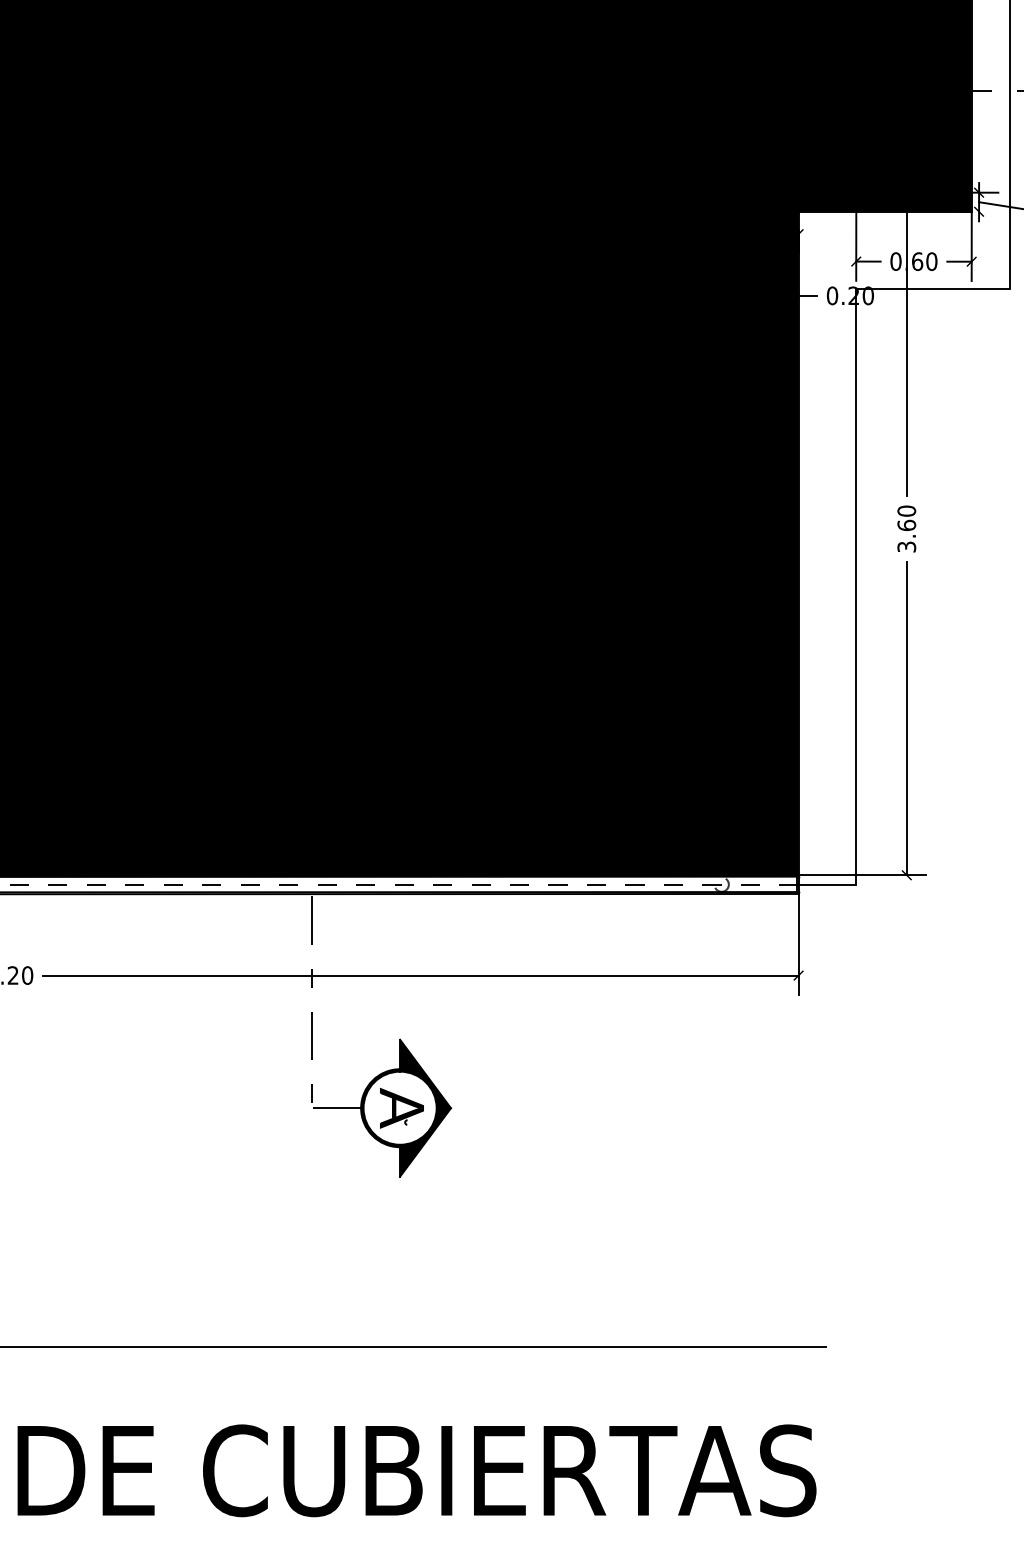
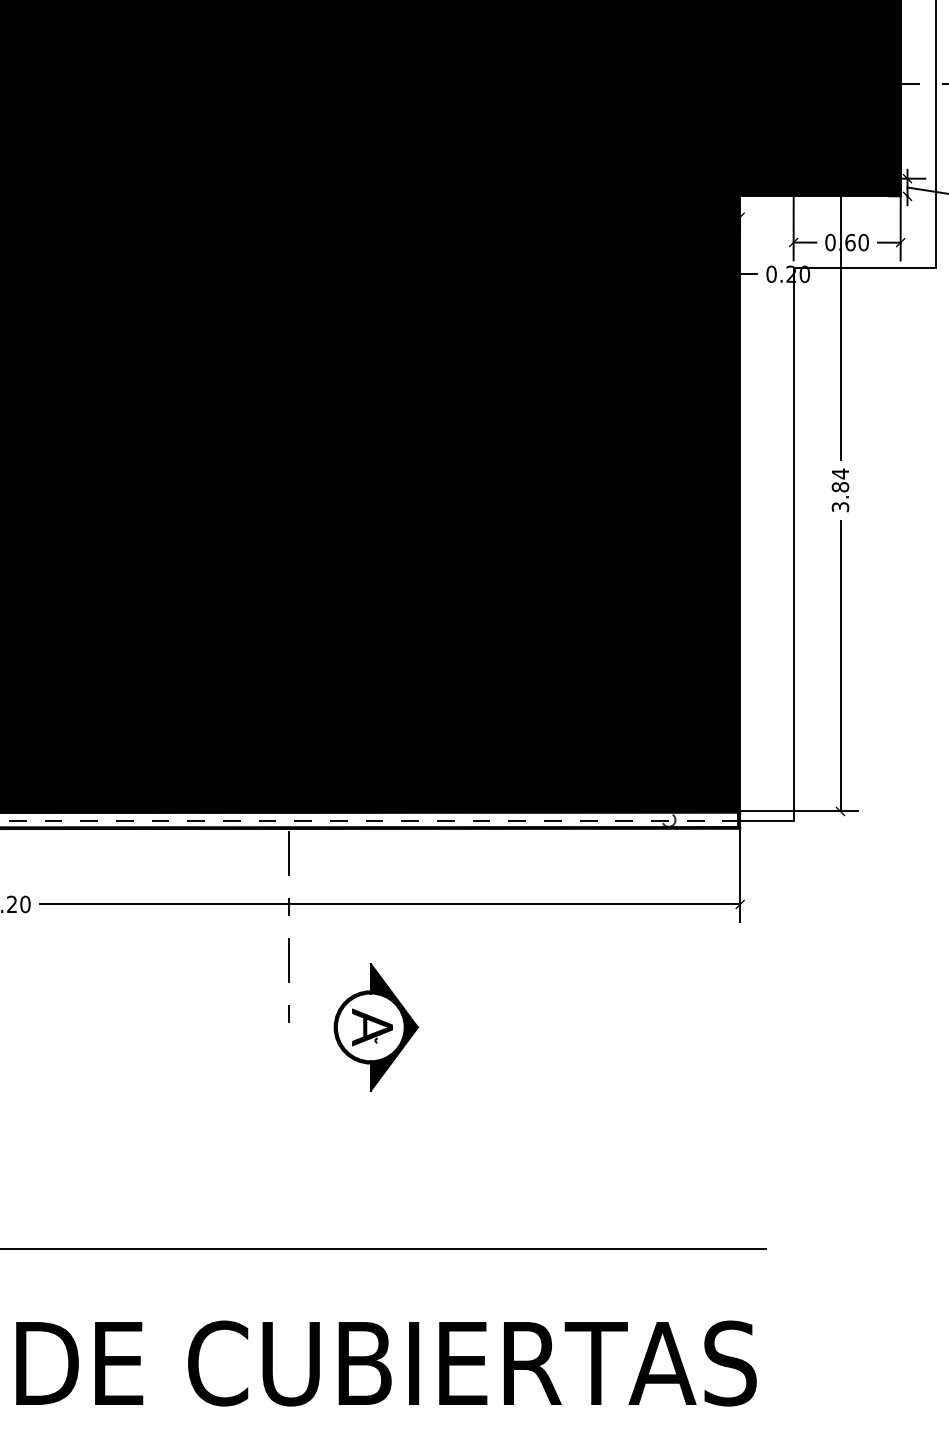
text: (906, 518) -> (840, 480), 3.60 -> 3.84
line: (336, 1108) -> (311, 1027), removed

